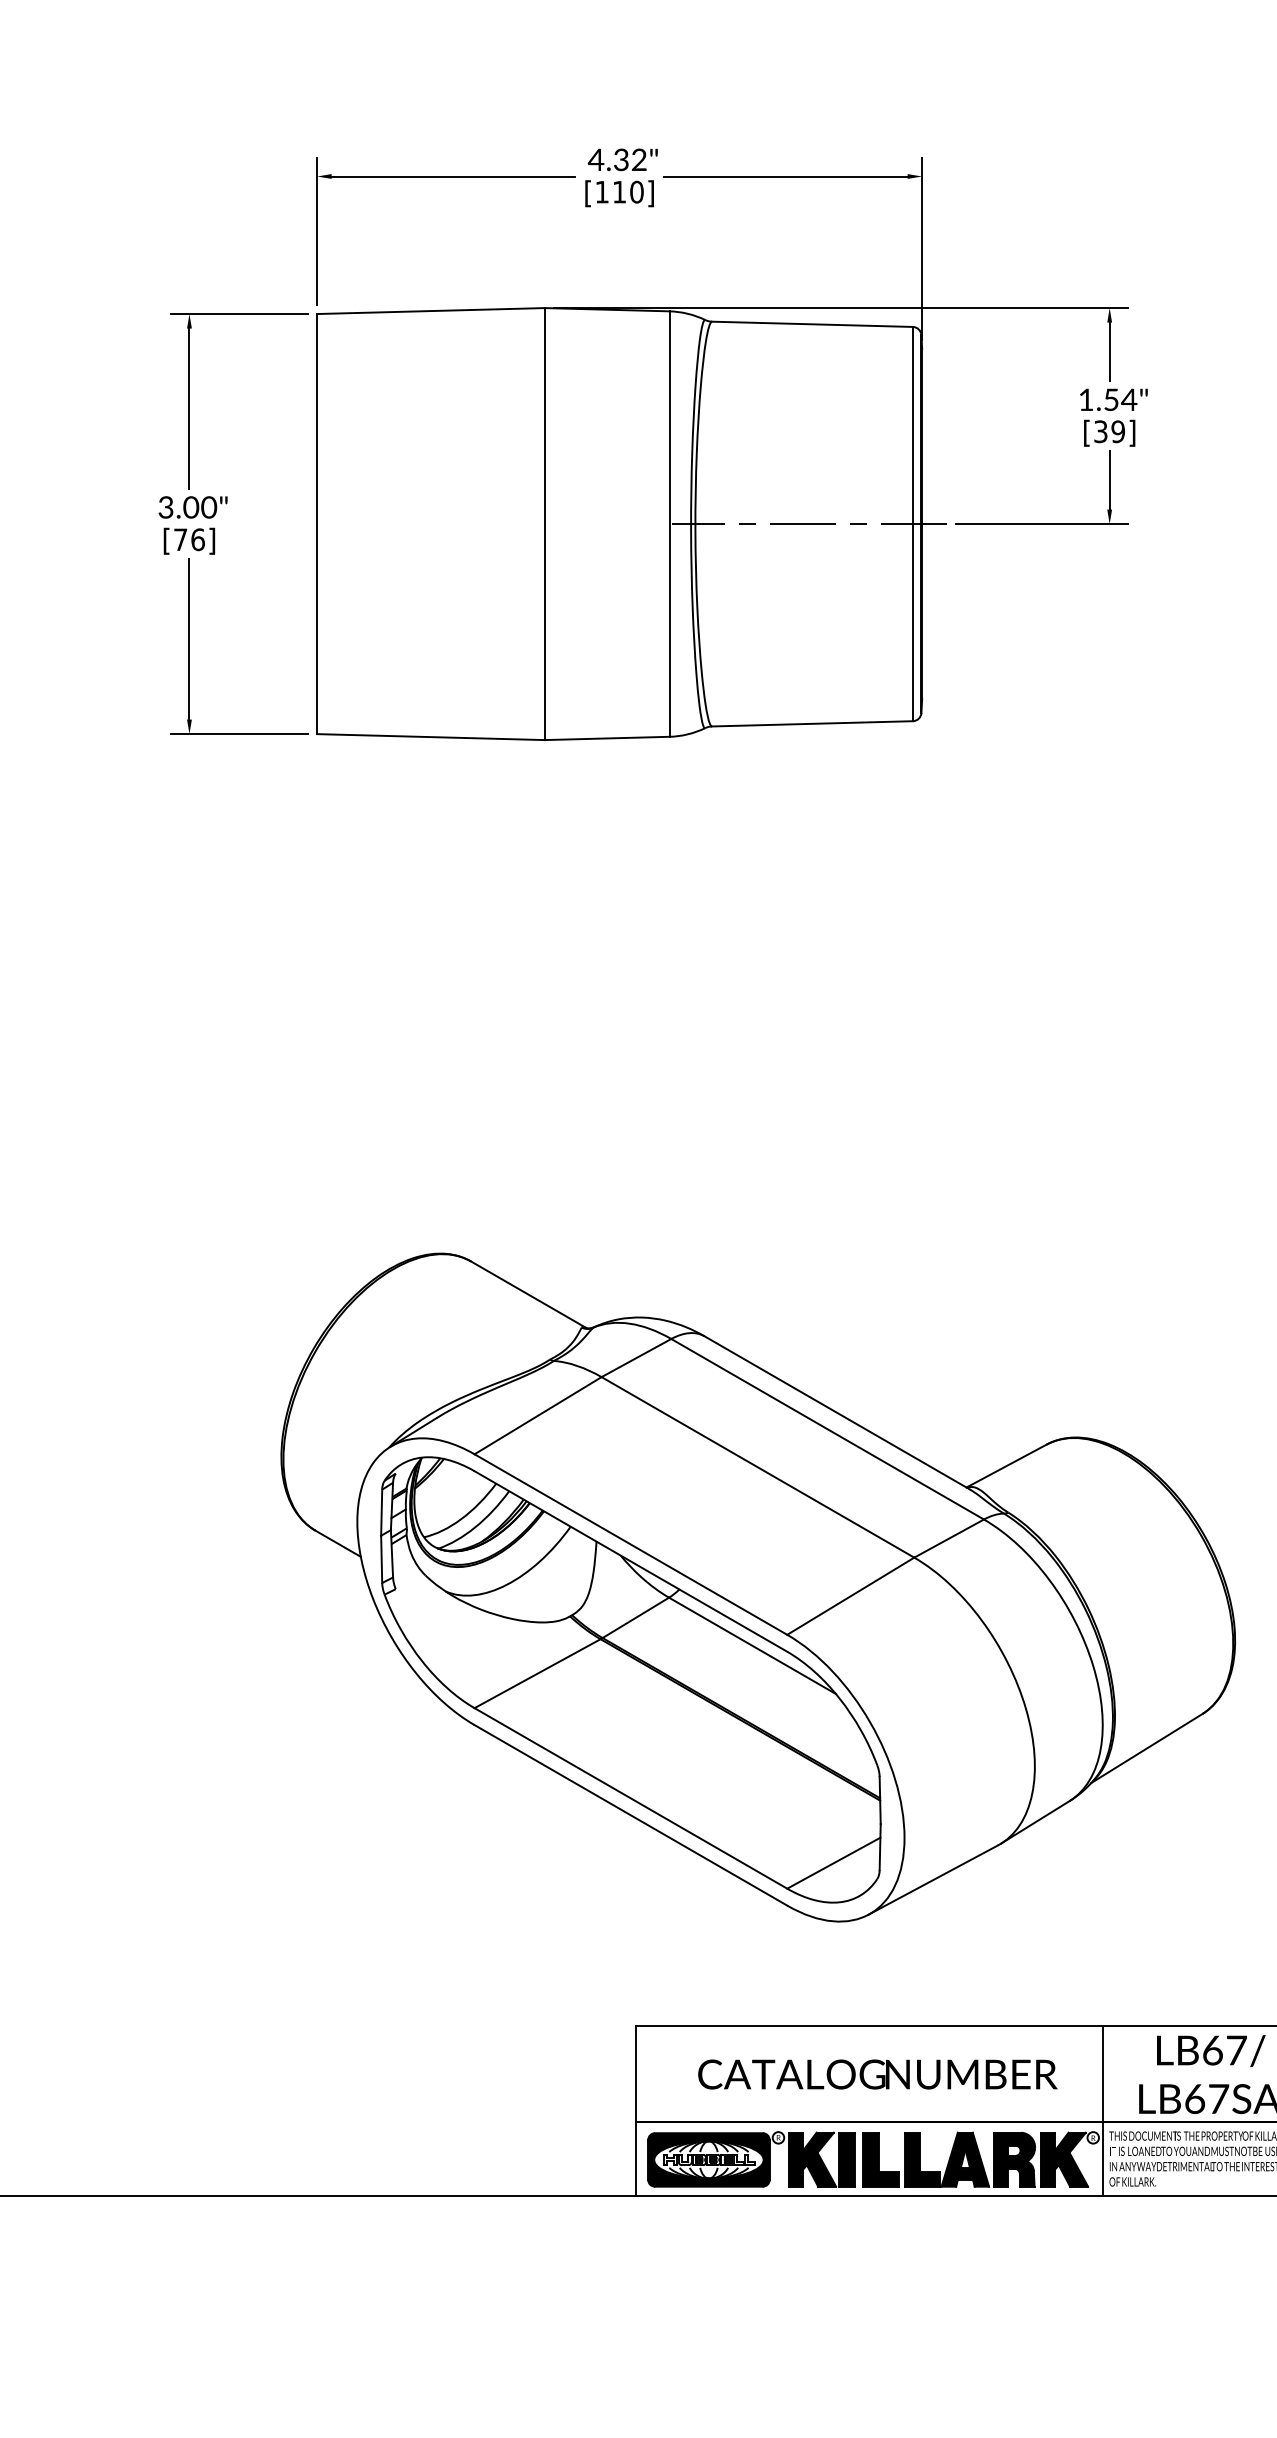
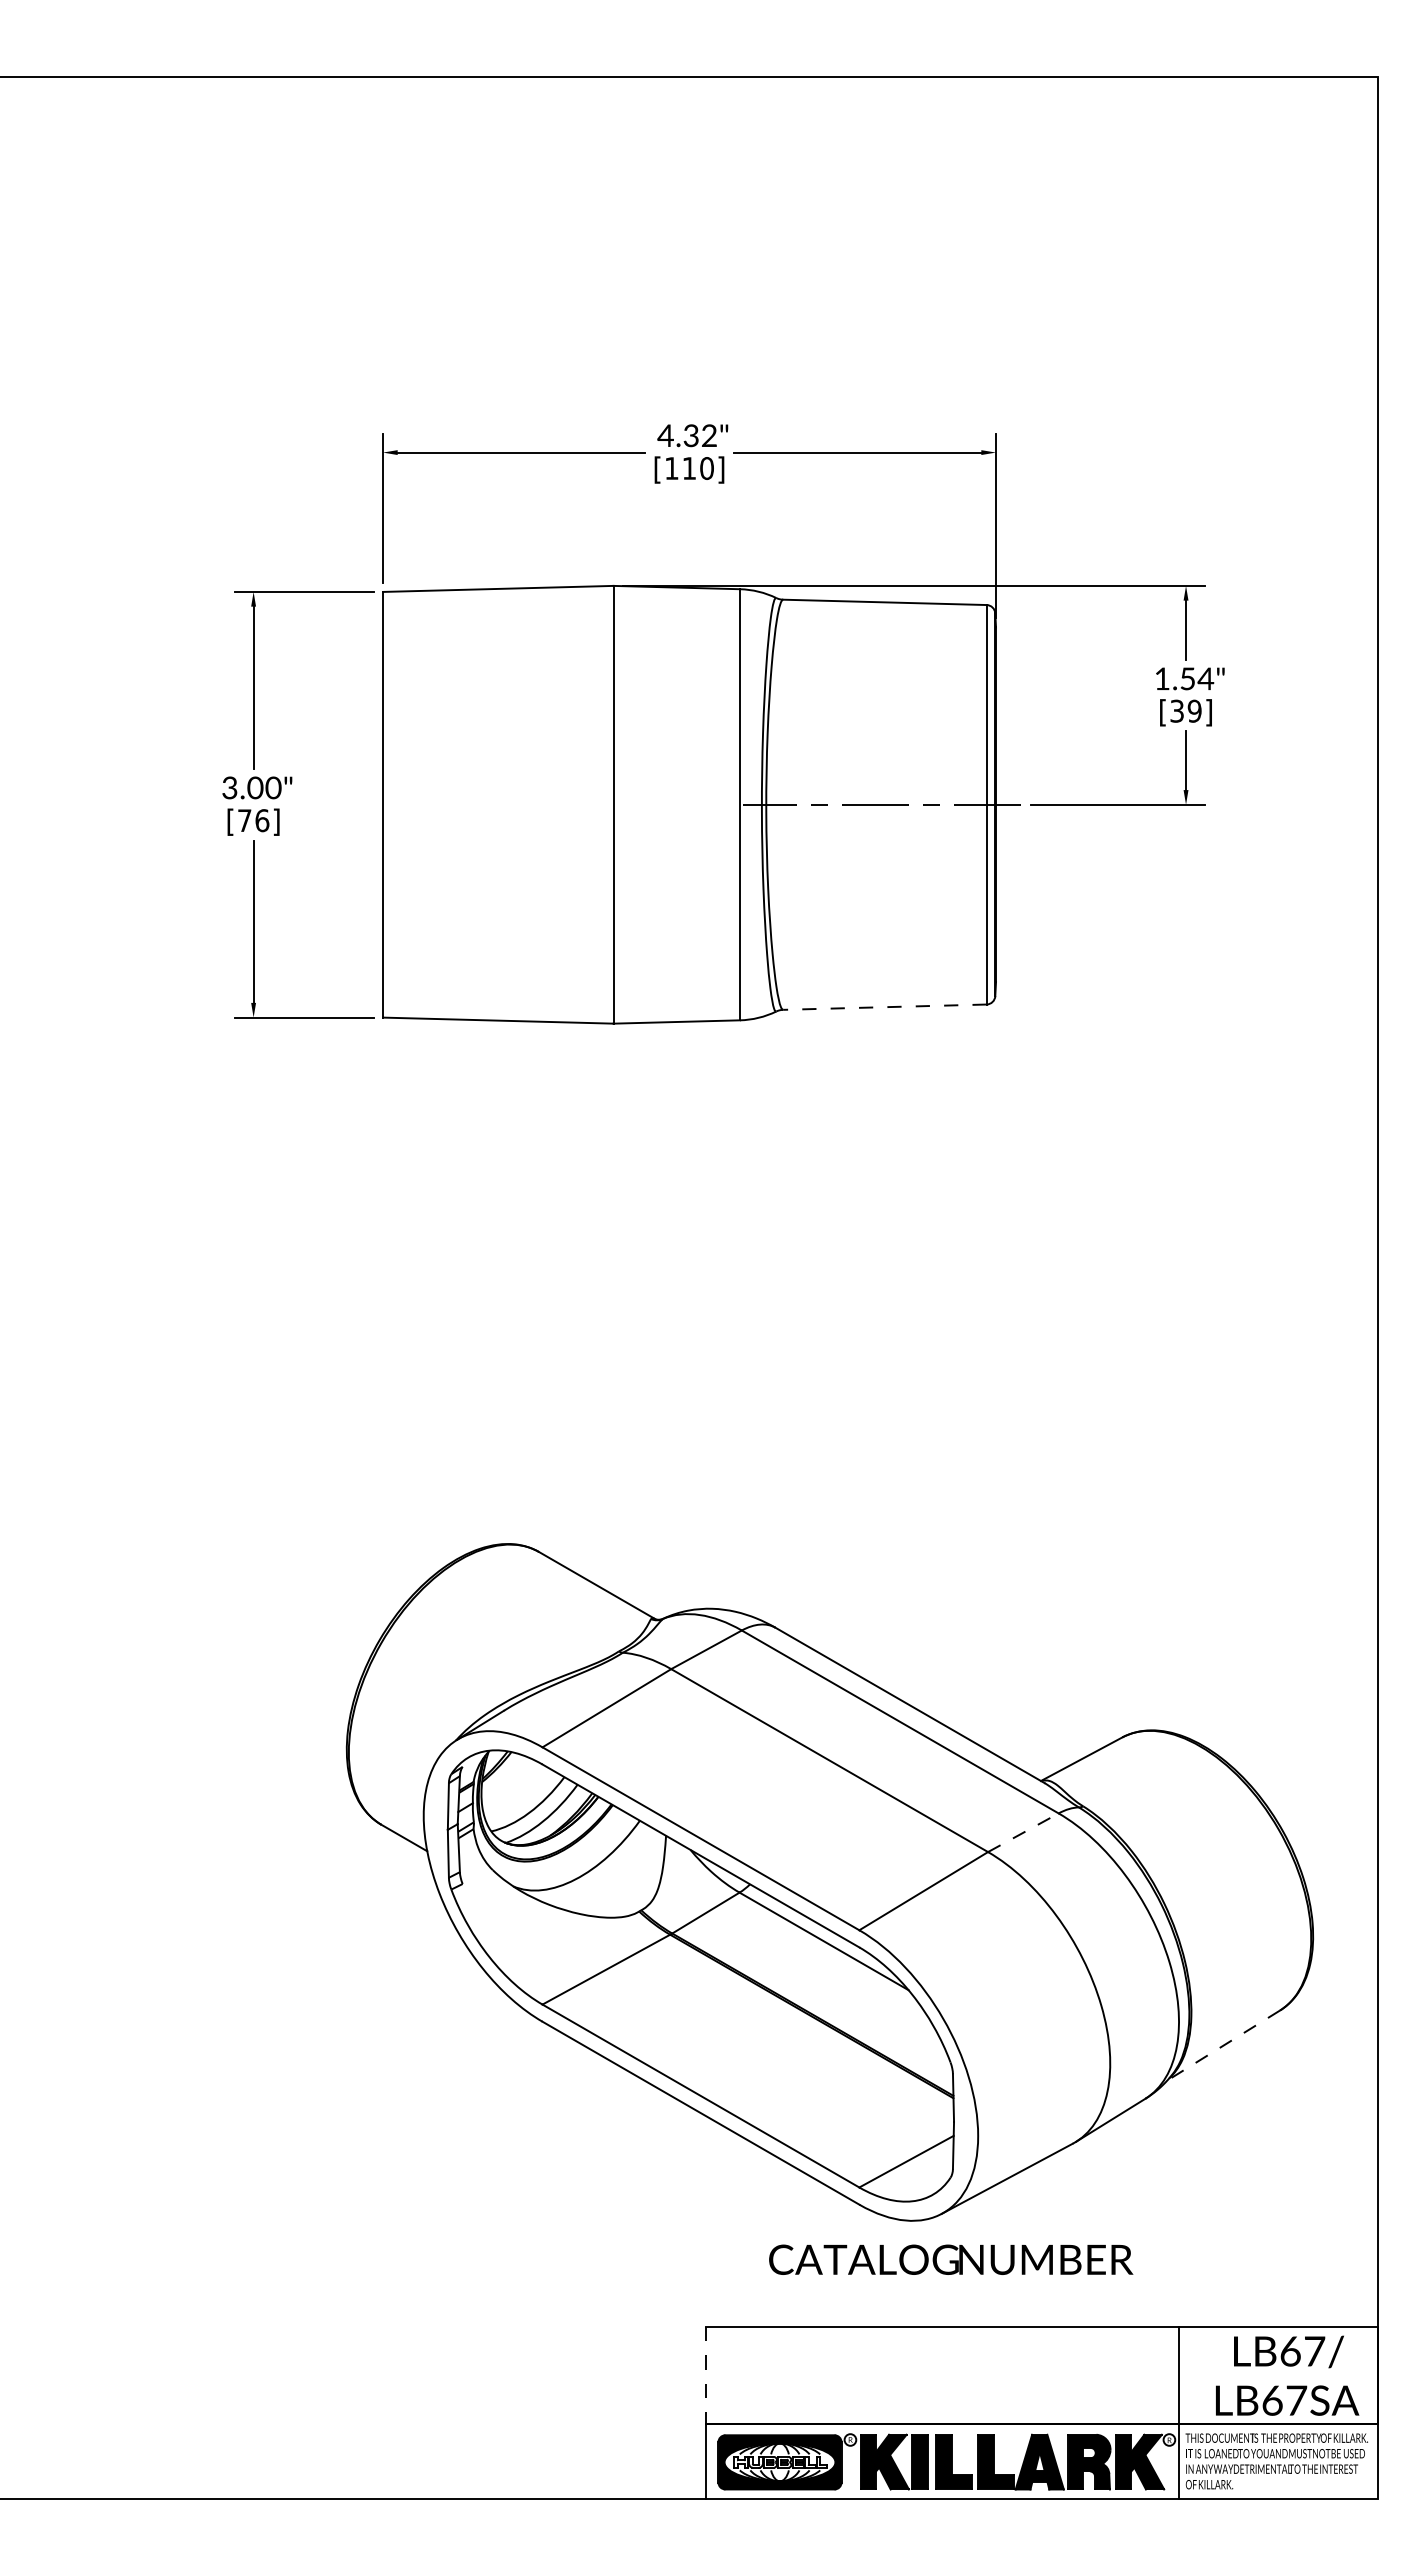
line: (812, 724) -> (884, 1007), solid -> dashed
line: (949, 1538) -> (1023, 1832), solid -> dashed
line: (1146, 1748) -> (1223, 2045), solid -> dashed
line: (636, 2074) -> (706, 2375), solid -> dashed
text: (878, 2074) -> (951, 2259), moved

